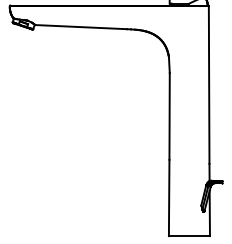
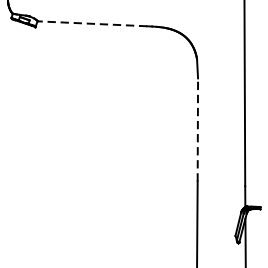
line: (81, 27) -> (93, 24), solid -> dashed
line: (169, 115) -> (197, 128), solid -> dashed

